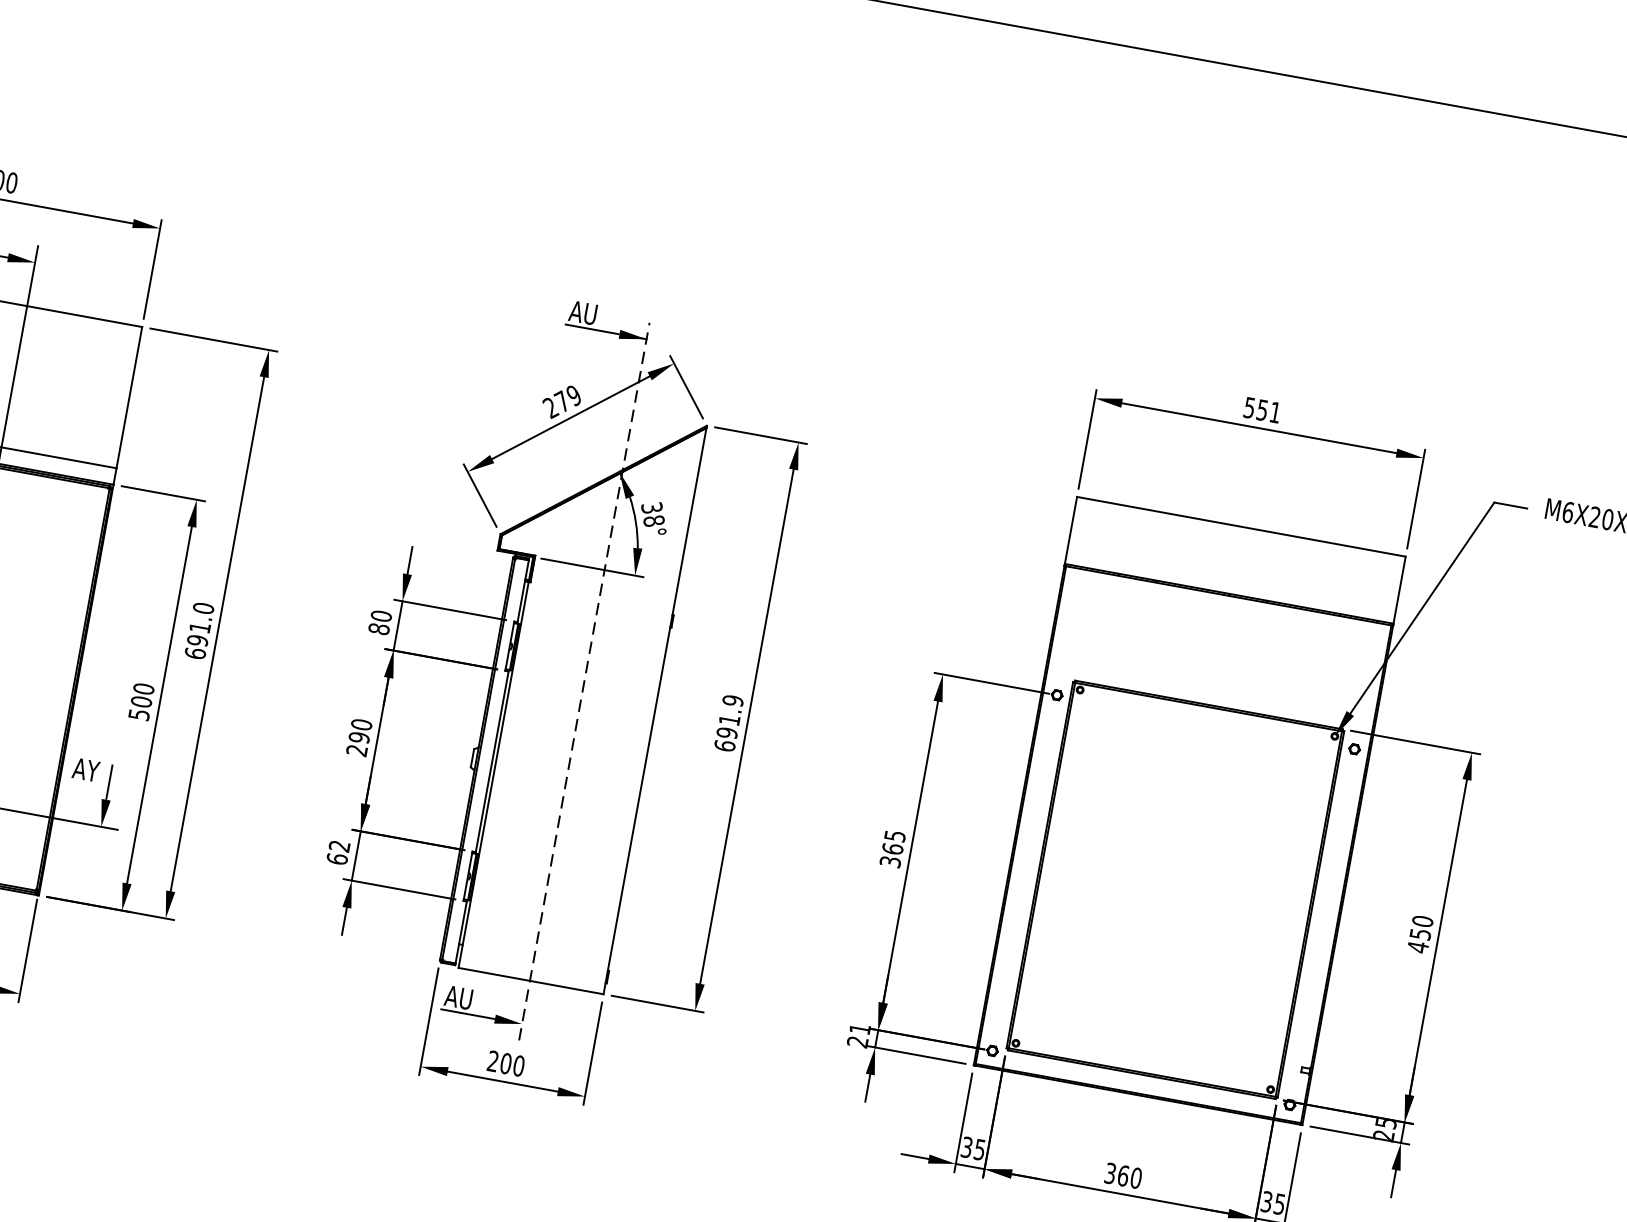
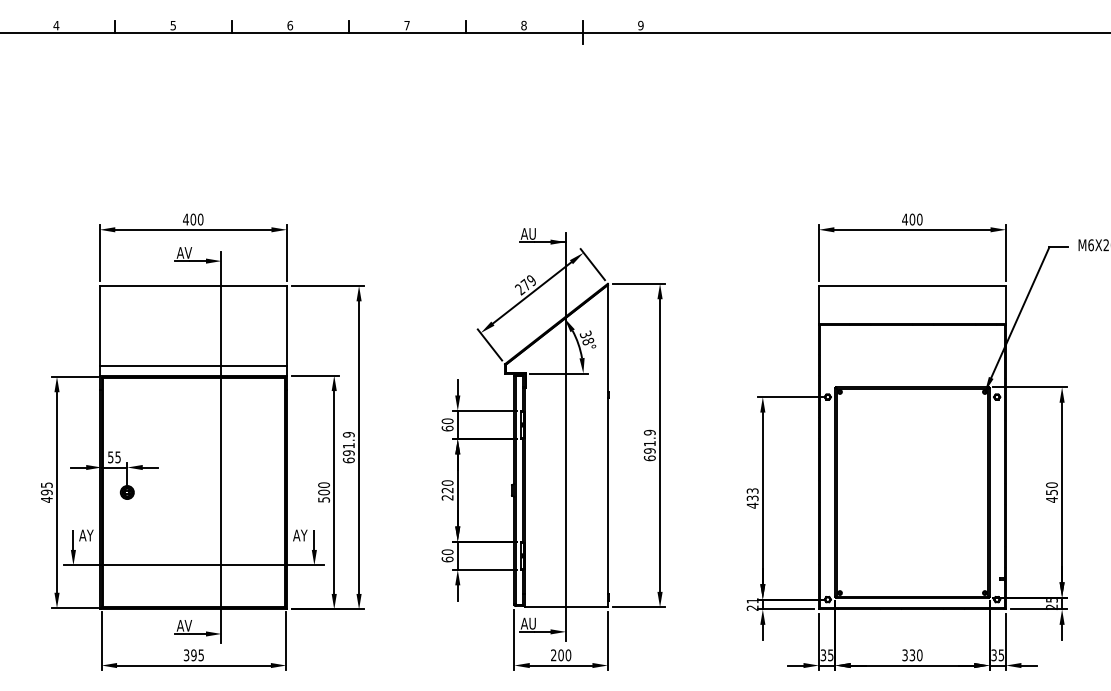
text: (1262, 410) -> (912, 219), 551 -> 400
text: (203, 607) -> (348, 434), 691.0 -> 691.9
text: (378, 628) -> (447, 428), 80 -> 60
line: (583, 680) -> (565, 436), dashed -> solid
text: (359, 737) -> (447, 490), 290 -> 220
text: (339, 846) -> (447, 552), 62 -> 60
text: (892, 849) -> (752, 498), 365 -> 433
text: (1123, 1176) -> (912, 655), 360 -> 330

